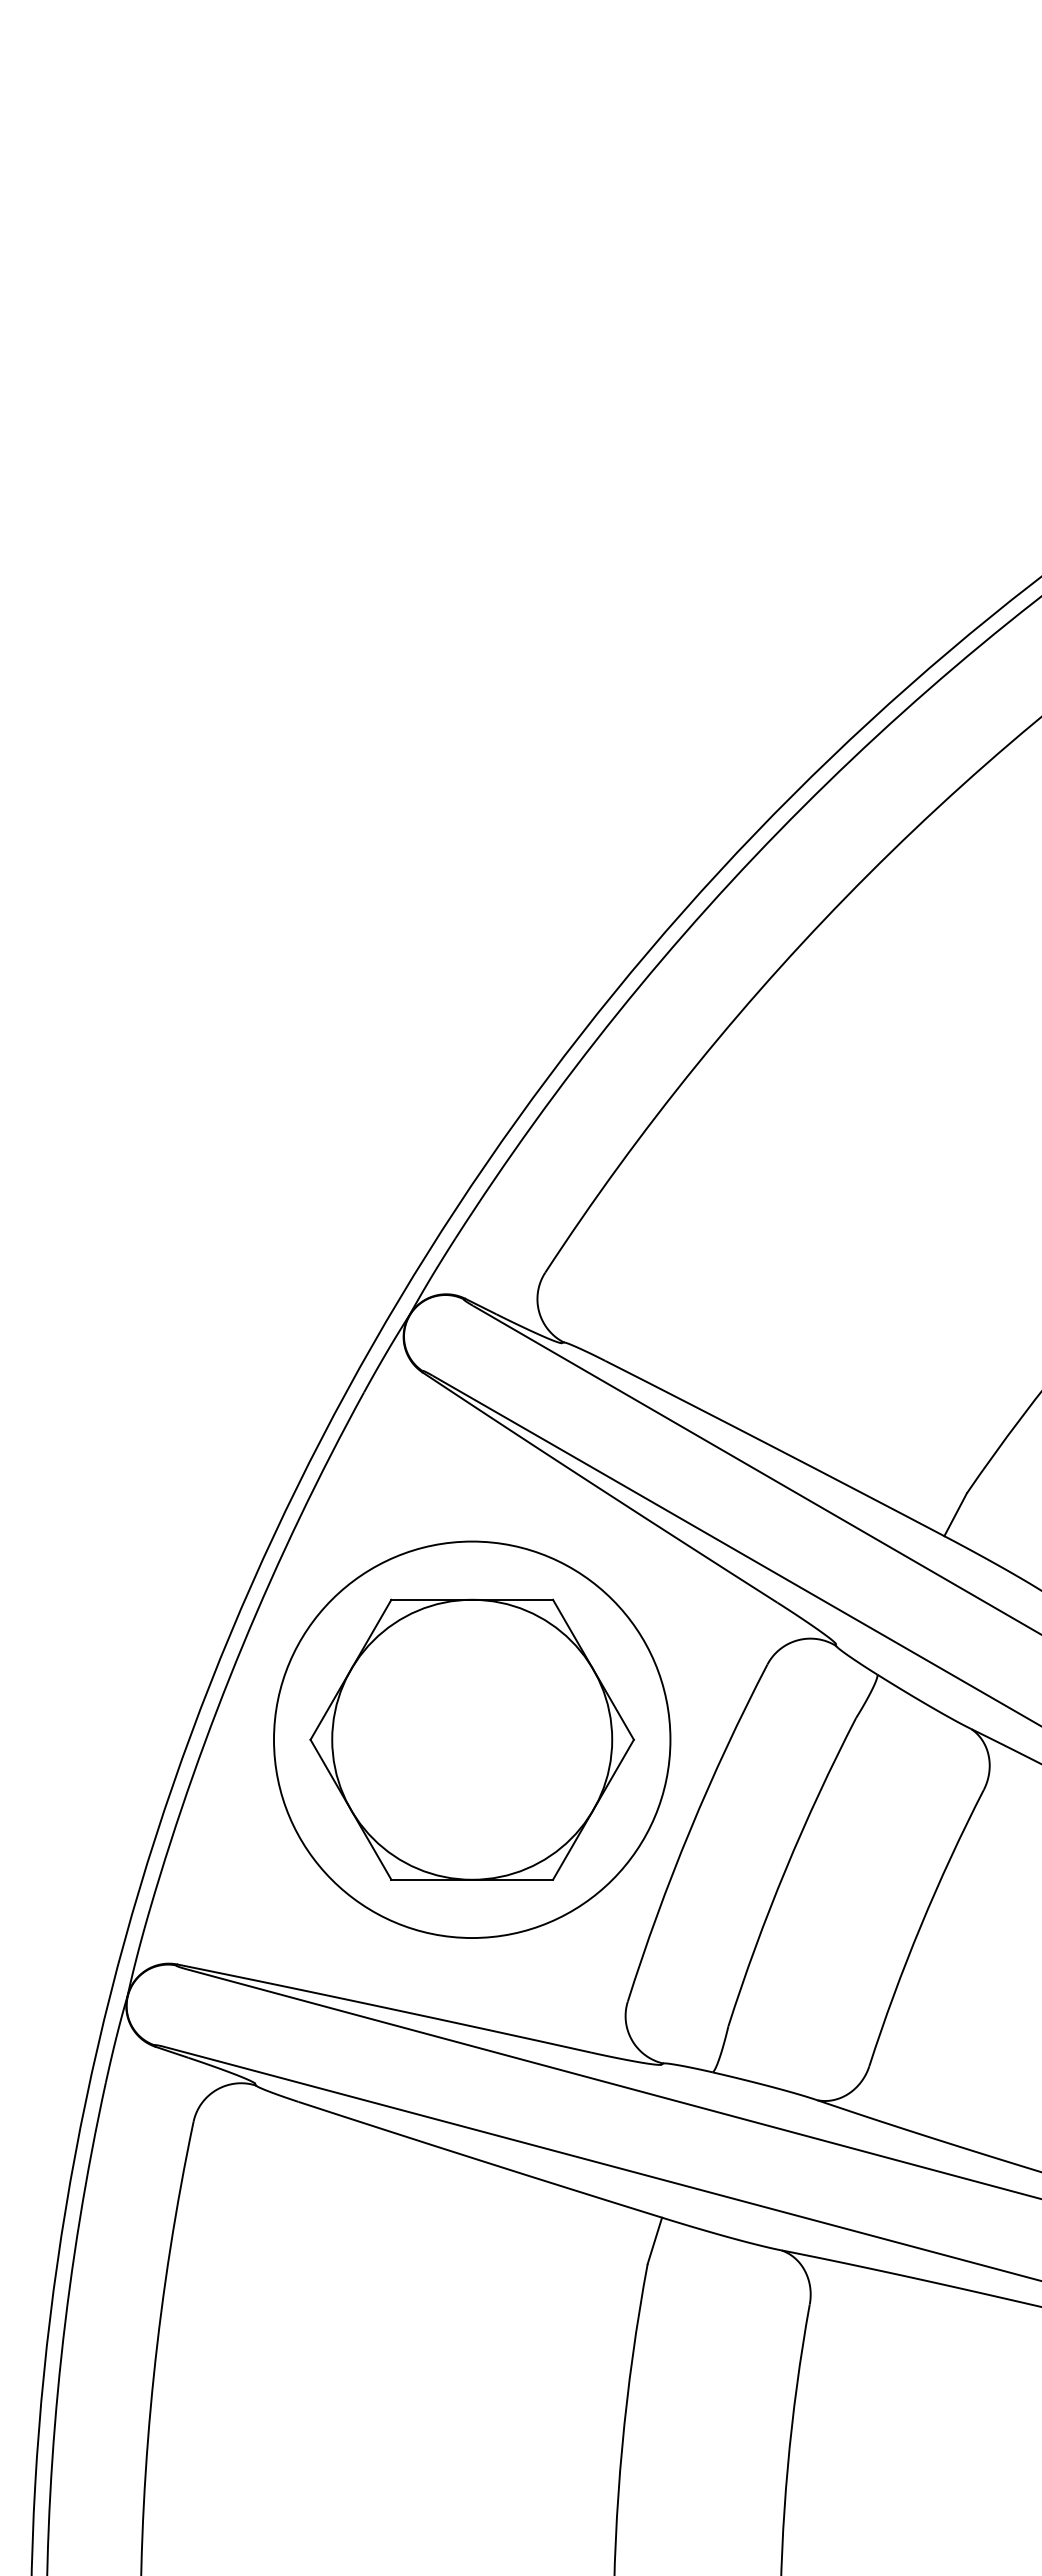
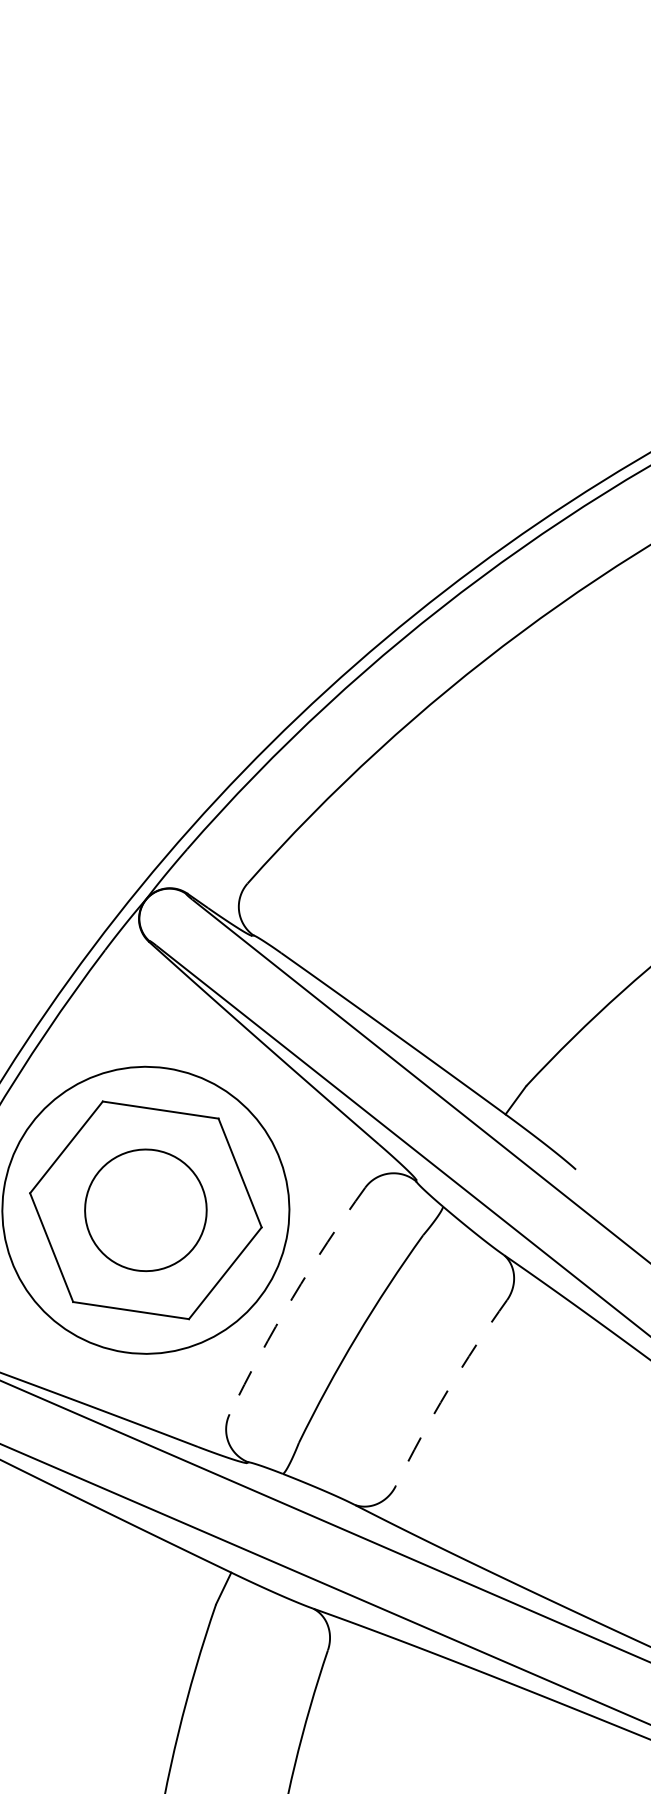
circle: (472, 1739) -> (146, 1210), size x0.6
arc: (690, 1830) -> (292, 1298), solid -> dashed
arc: (921, 1925) -> (448, 1390), solid -> dashed

